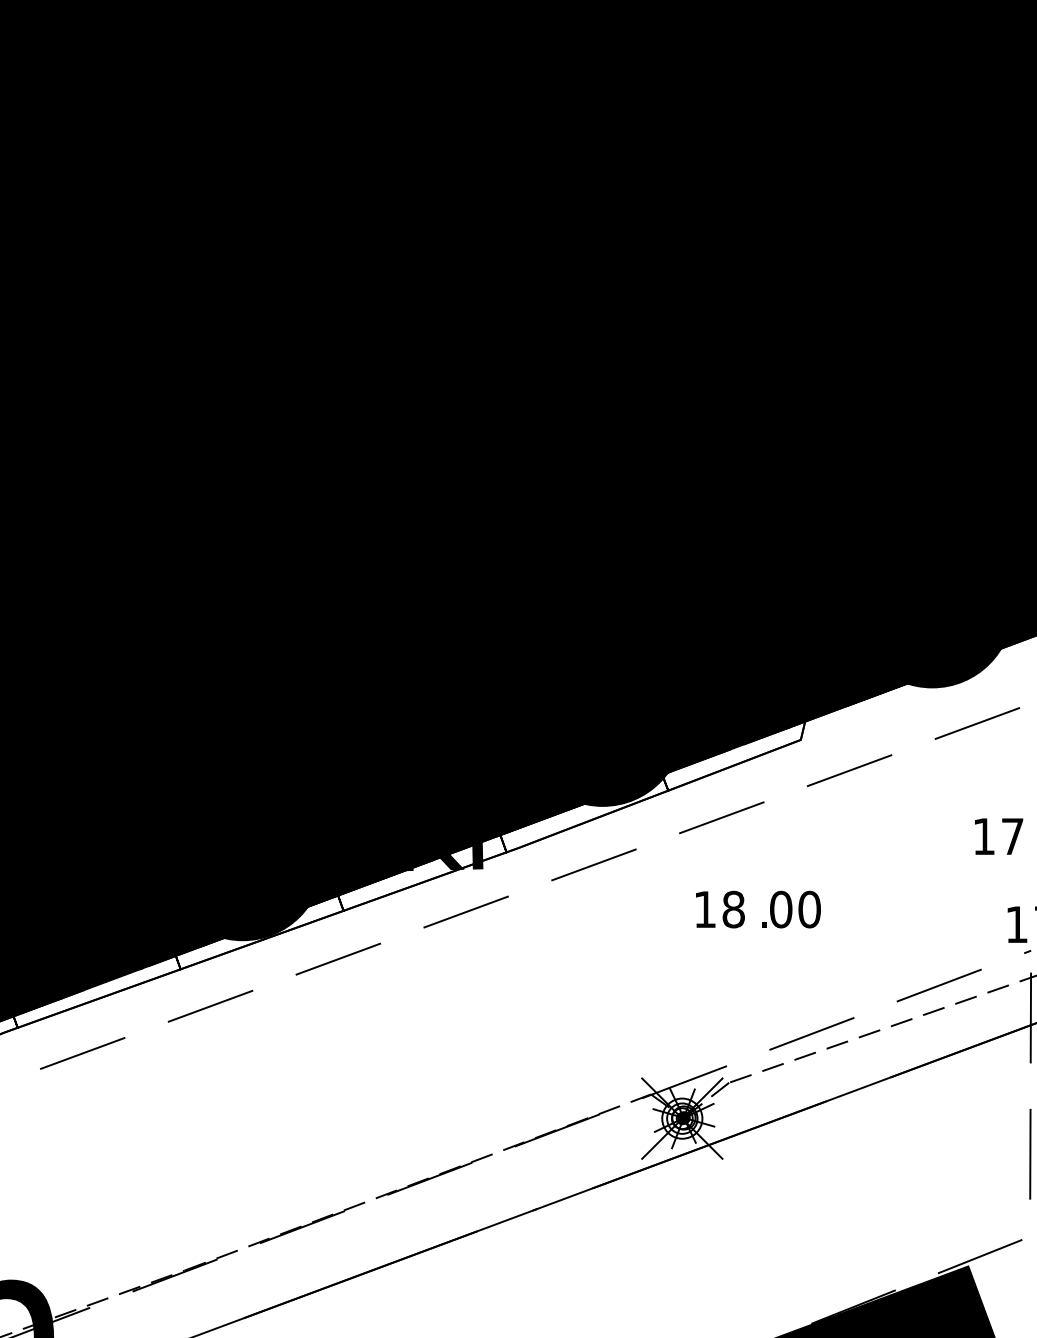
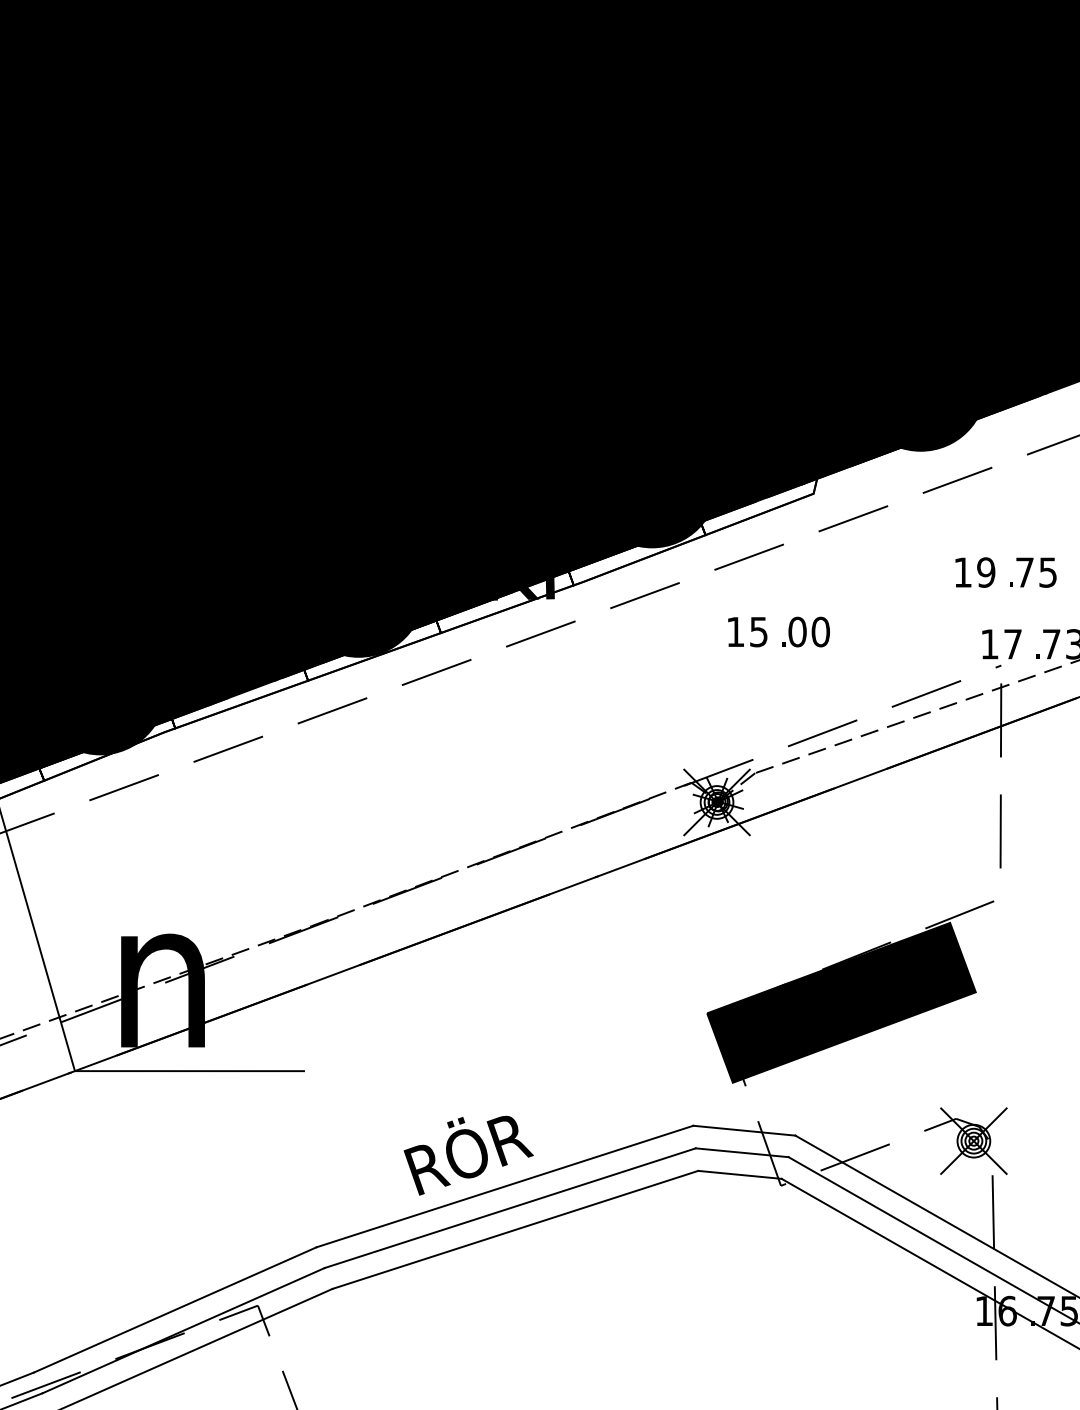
text: (1012, 836) -> (986, 572), 17 -> 19
text: (733, 908) -> (758, 631), 18 -> 15

